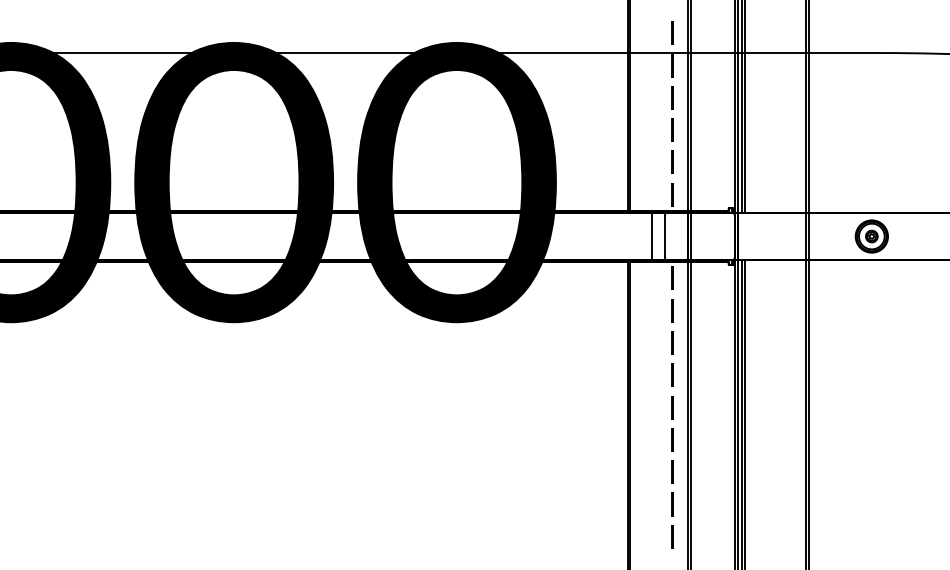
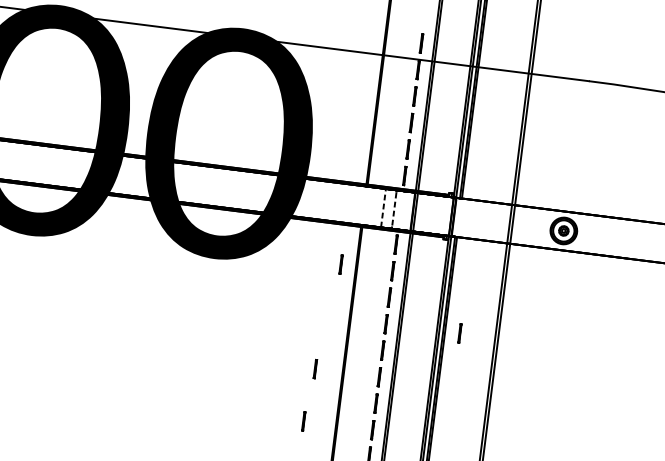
line: (652, 236) -> (383, 208), solid -> dashed
line: (665, 236) -> (394, 209), solid -> dashed
line: (609, 310) -> (340, 264), added
line: (762, 374) -> (459, 332), added
line: (594, 439) -> (315, 368), added
line: (588, 504) -> (303, 421), added

